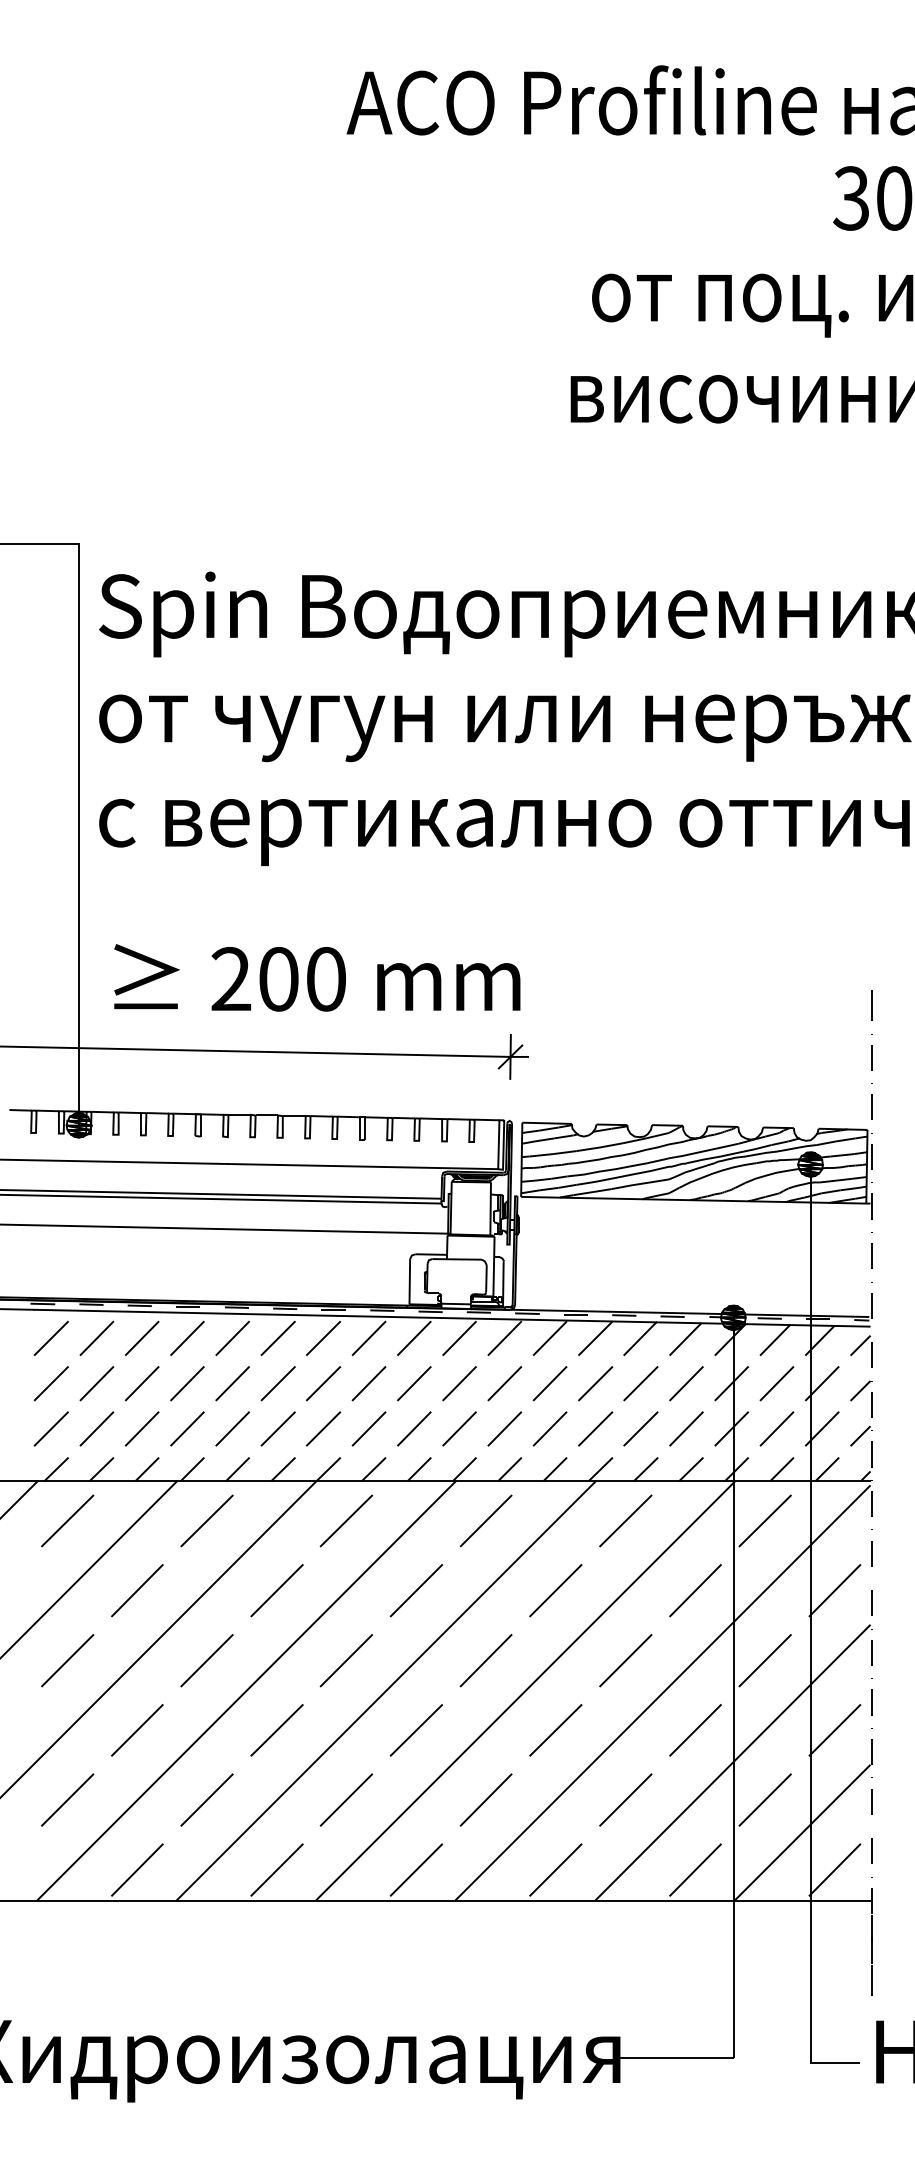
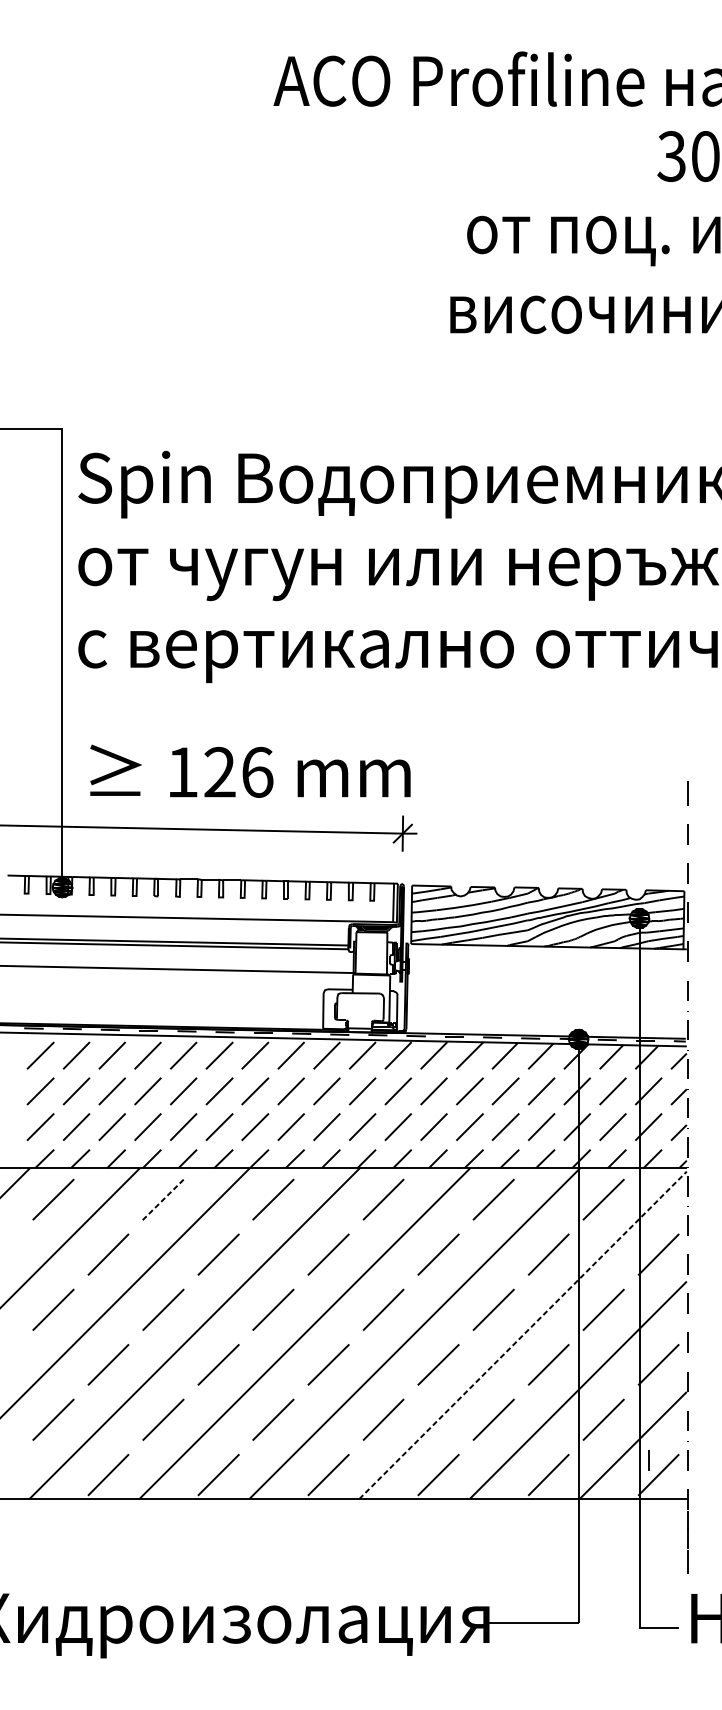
text: (278, 979) -> (219, 772), 200 -> 126
line: (207, 1520) -> (163, 1199), solid -> dashed
line: (662, 1692) -> (522, 1334), solid -> dashed
line: (821, 1850) -> (648, 1459), added

